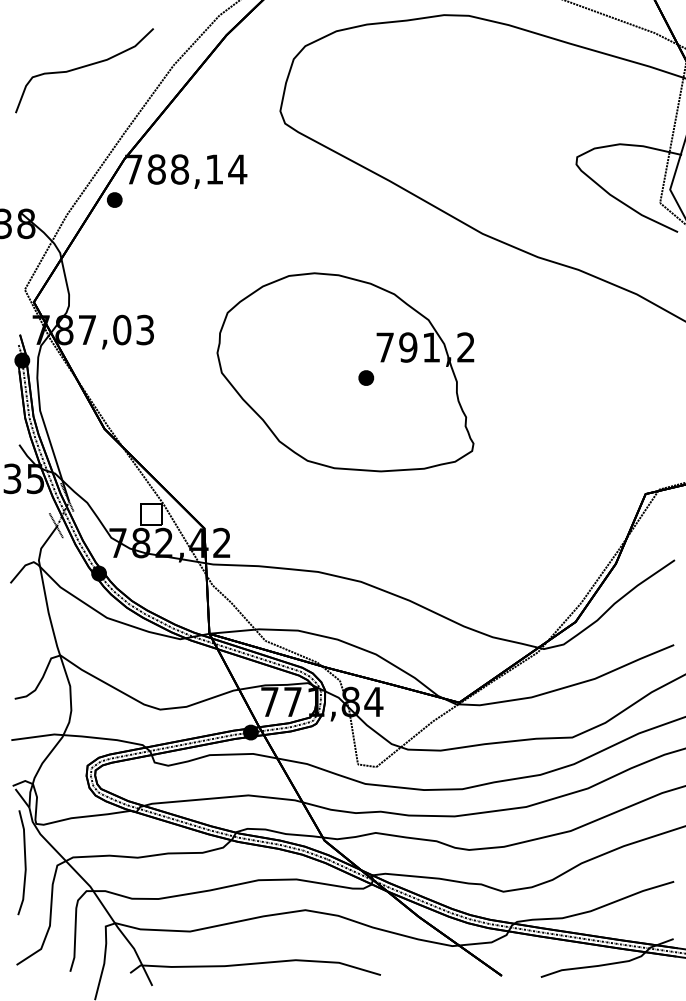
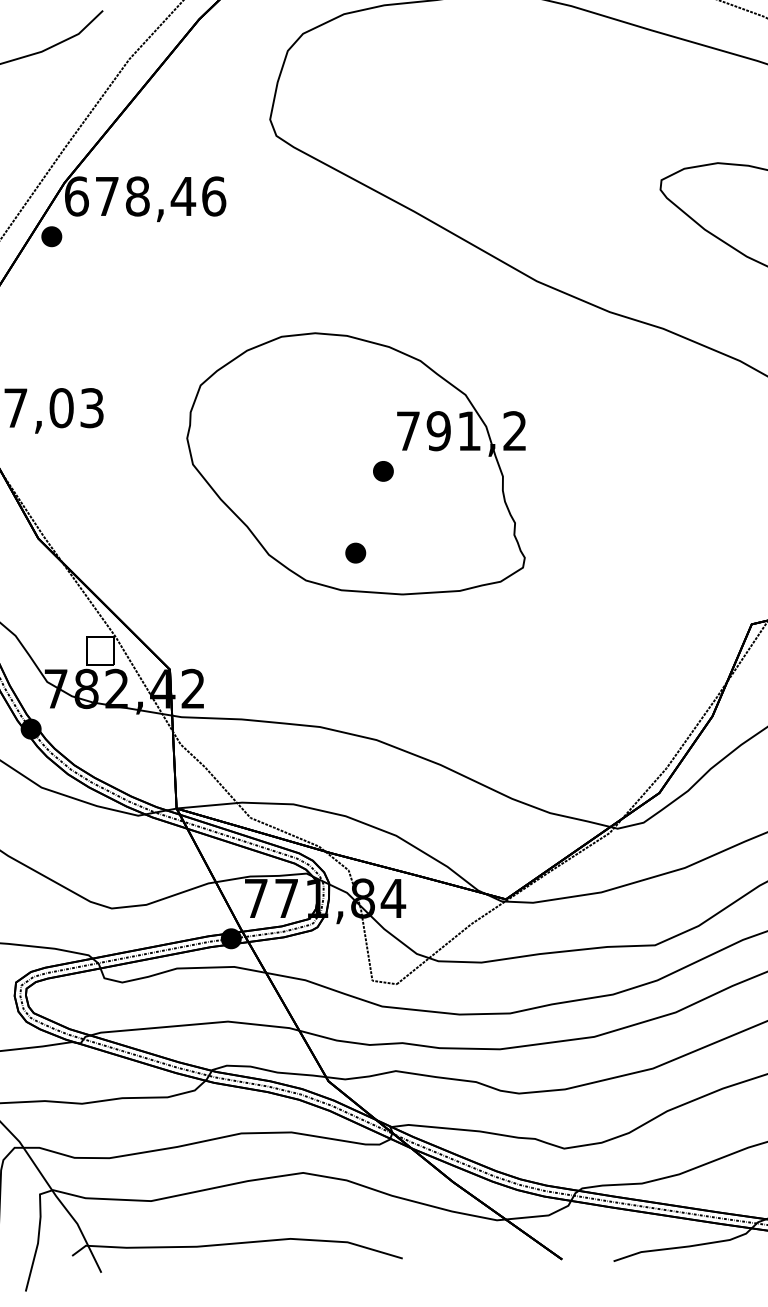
text: (185, 169) -> (145, 196), 788,14 -> 678,46
part: (345, 439) -> (356, 552), added

